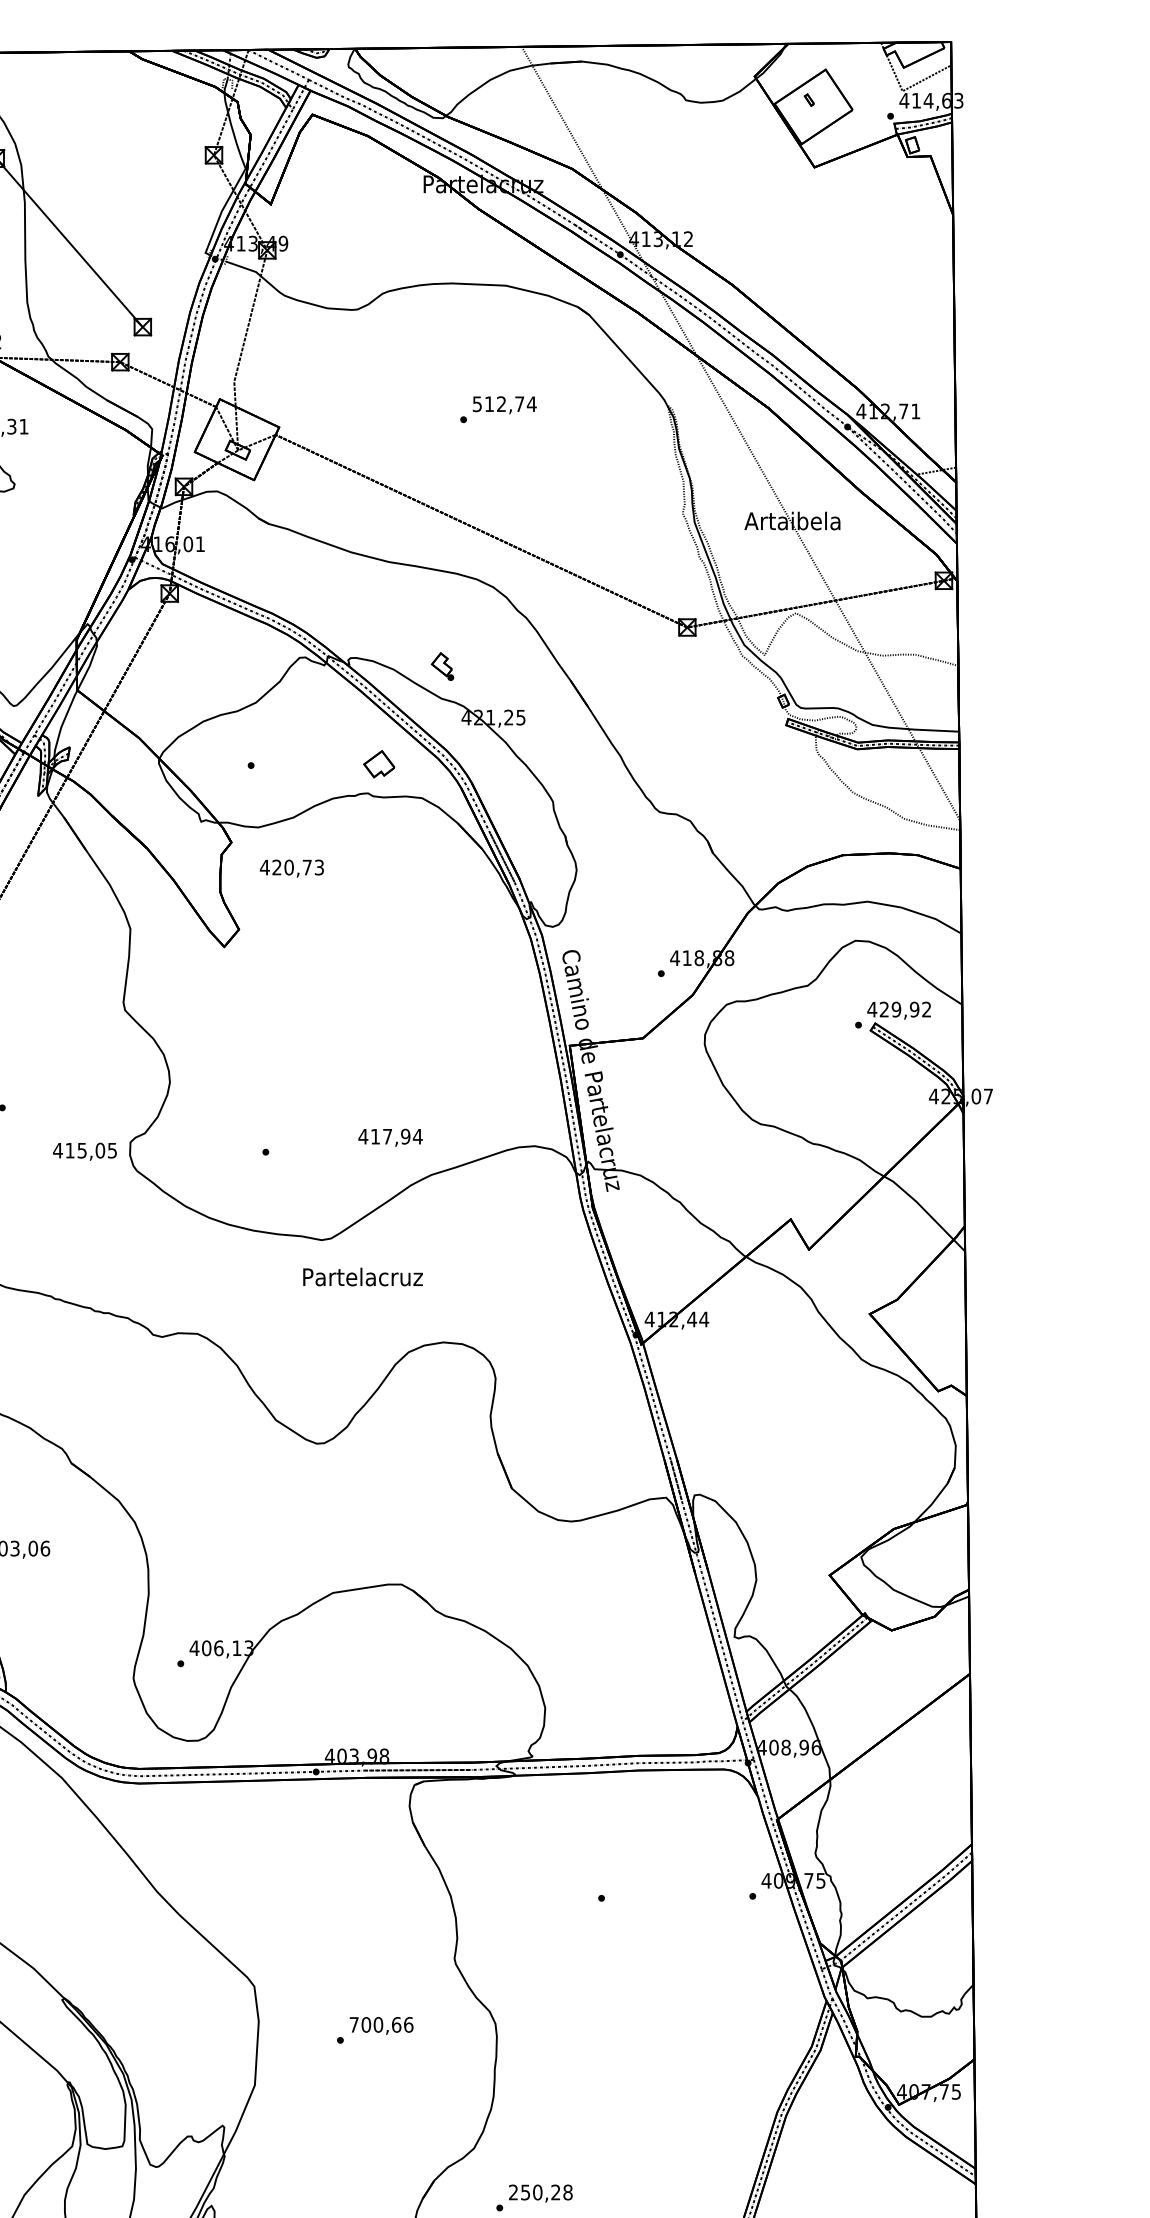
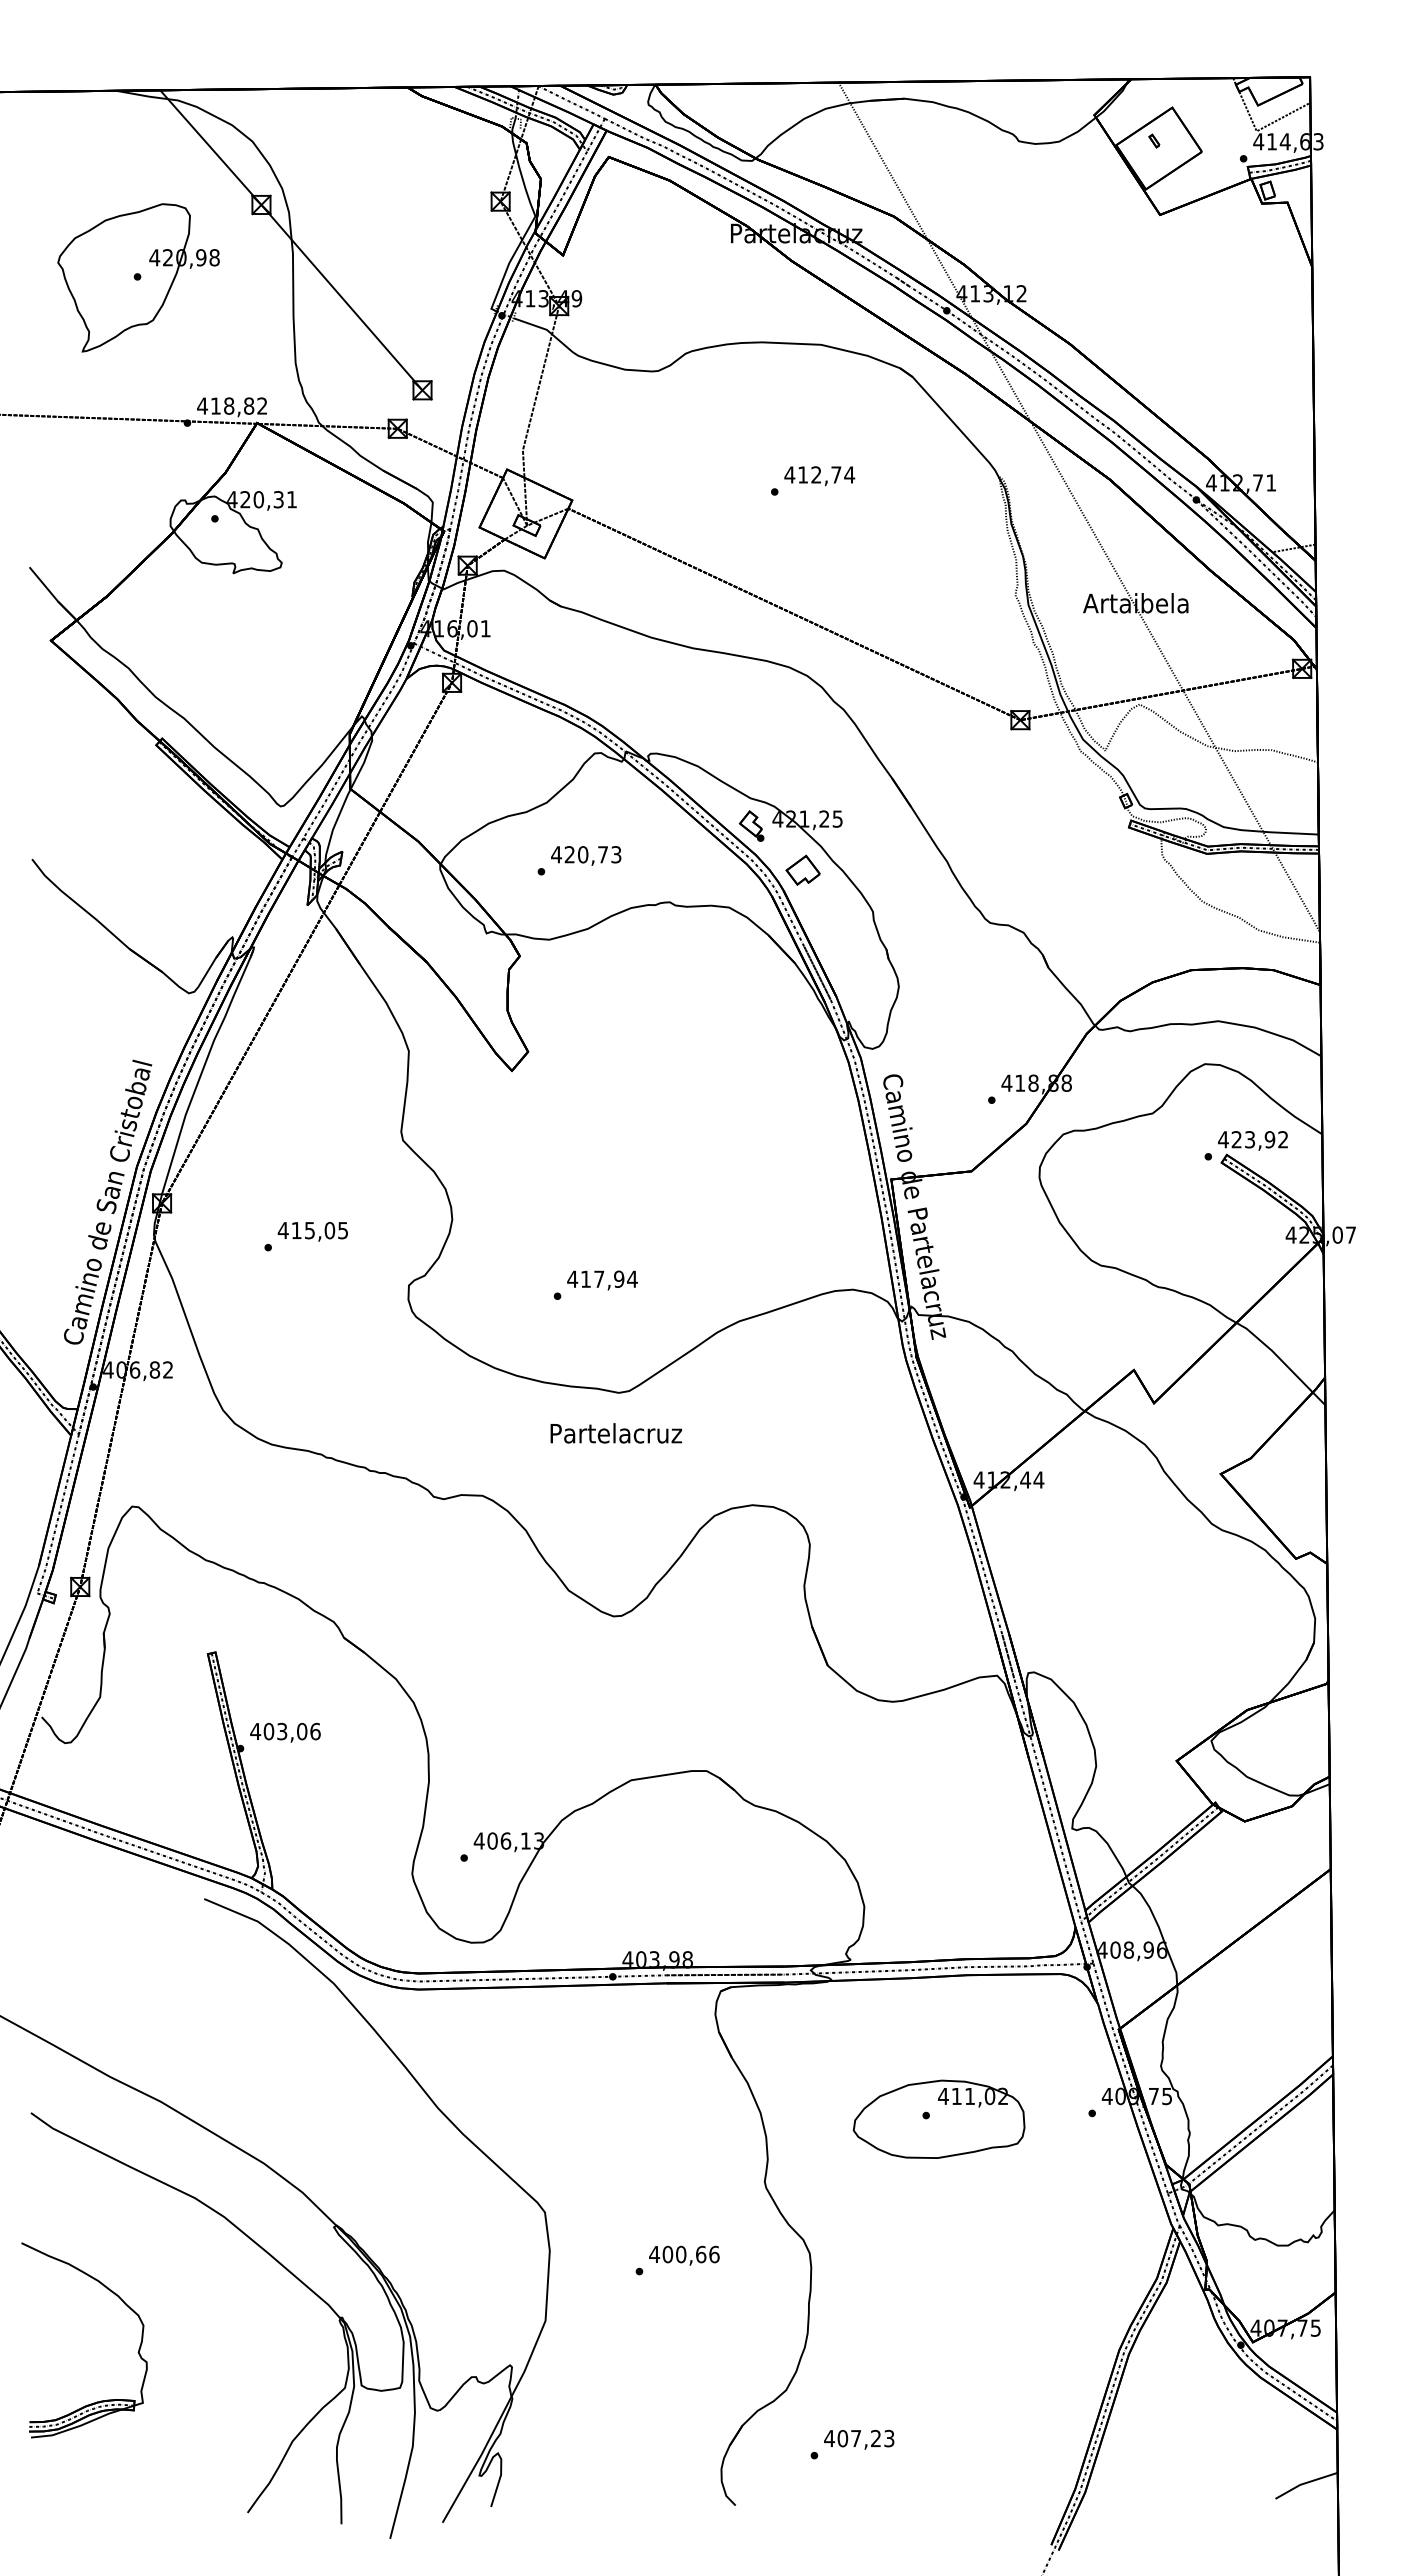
text: (477, 403) -> (789, 474), 512,74 -> 412,74
part: (442, 666) -> (751, 825), moved
part: (378, 763) -> (802, 869), moved
text: (292, 868) -> (586, 855), moved
text: (895, 1009) -> (1249, 1139), 429,92 -> 423,92
text: (390, 1137) -> (602, 1280), moved
text: (84, 1151) -> (312, 1231), moved
text: (362, 1277) -> (615, 1433), moved
part: (612, 1900) -> (938, 2118), added
text: (354, 2024) -> (654, 2254), 700,66 -> 400,66
text: (540, 2192) -> (859, 2438), 250,28 -> 407,23

